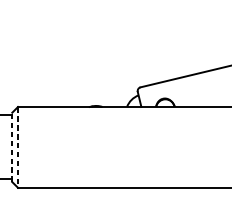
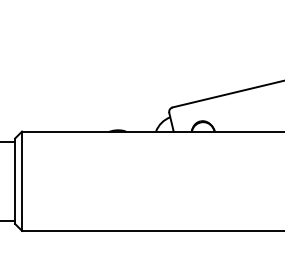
line: (12, 147) -> (15, 181), dashed -> solid
line: (18, 147) -> (22, 181), dashed -> solid

